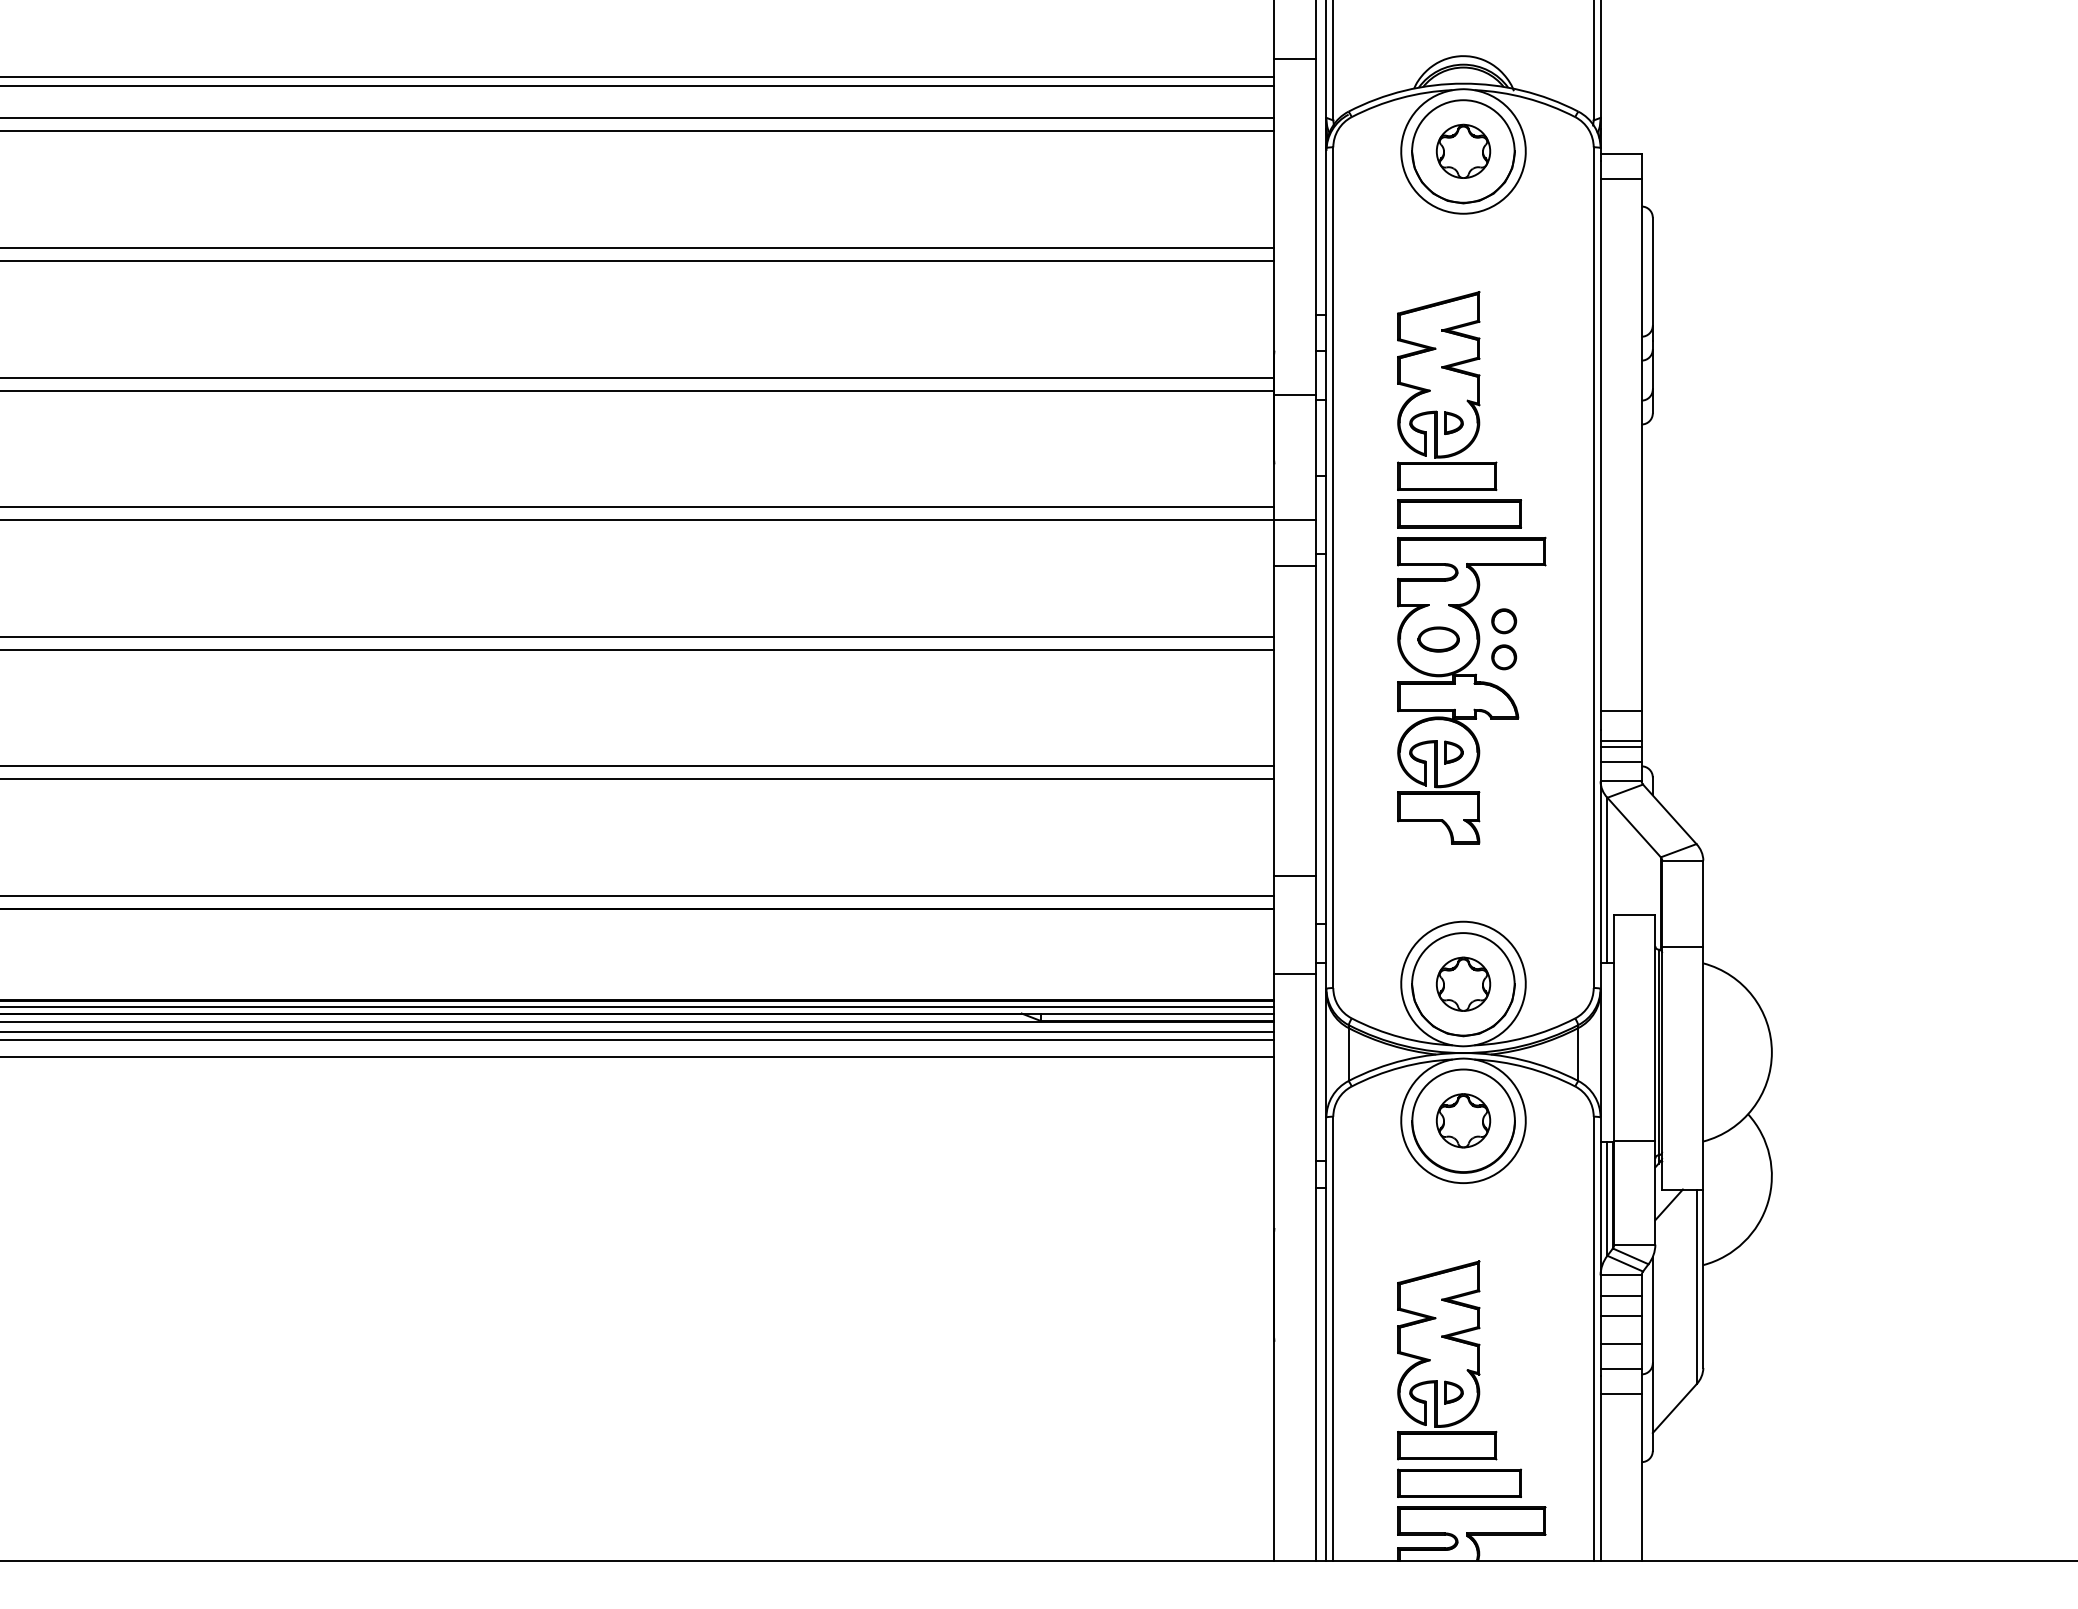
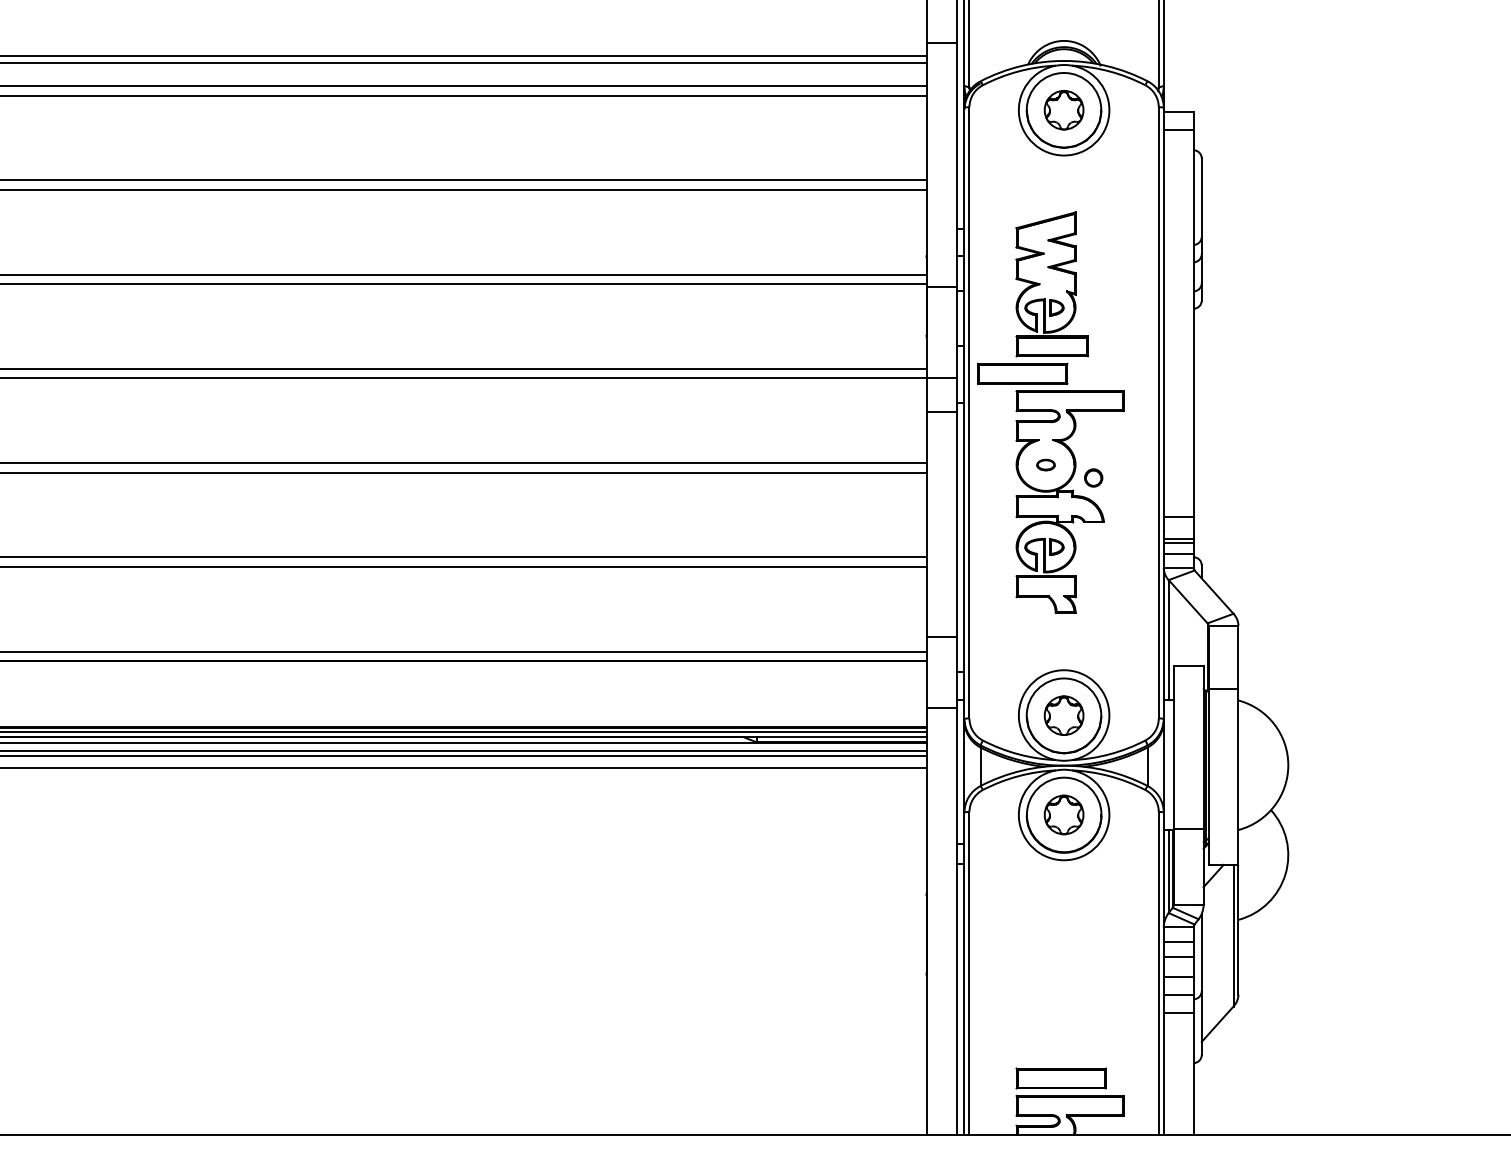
part: (1459, 513) -> (1022, 373), moved
part: (1504, 621) -> (1093, 451), removed
part: (1438, 639) -> (1045, 465), size x0.6
part: (1447, 1360) -> (1052, 989), removed

